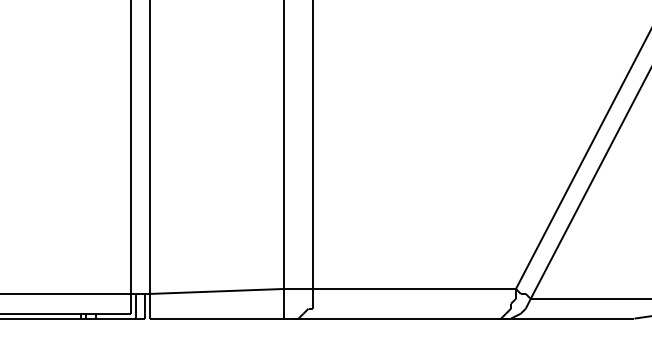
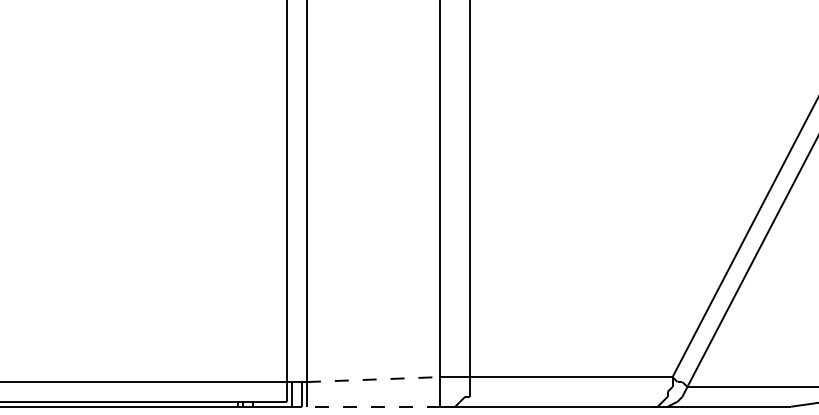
line: (216, 291) -> (373, 379), solid -> dashed
line: (216, 318) -> (373, 406), solid -> dashed

